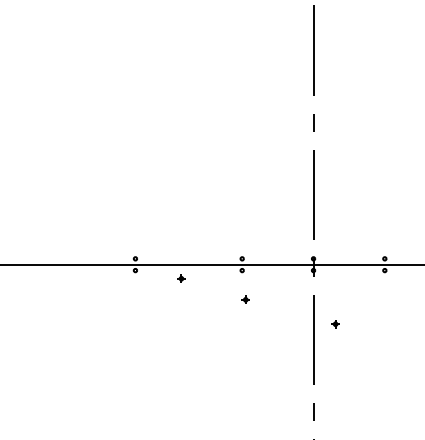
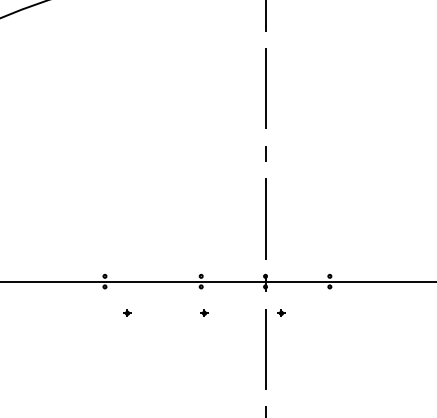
part: (181, 277) -> (127, 312), moved
part: (335, 323) -> (281, 312), moved

